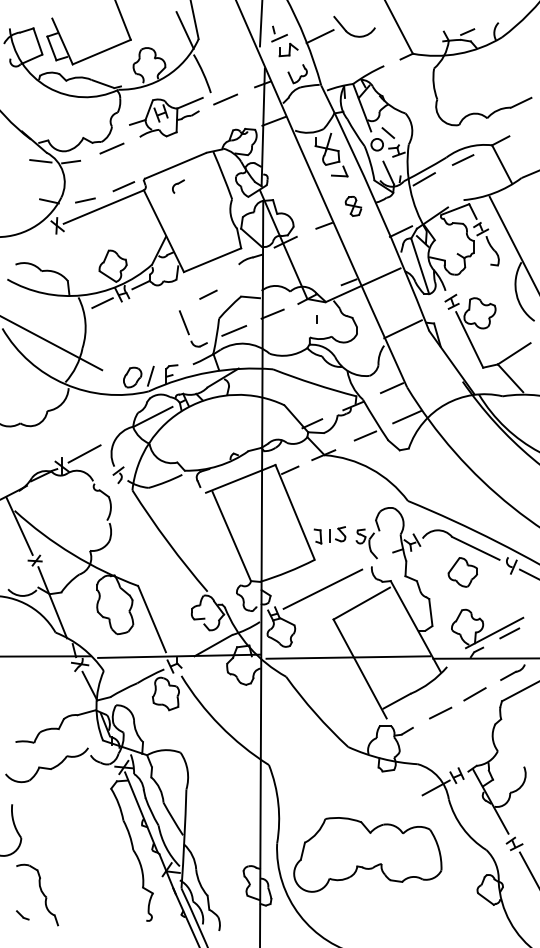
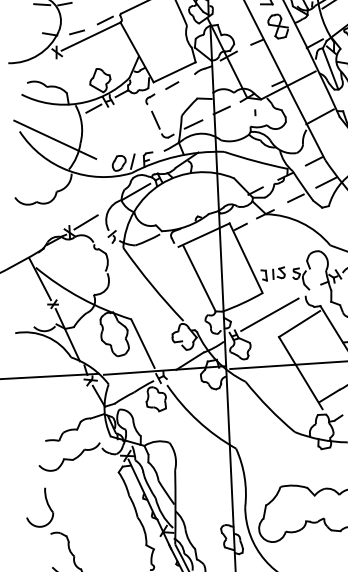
part: (178, 186) -> (150, 99), moved
part: (353, 206) -> (278, 26), size x1.67
line: (208, 294) -> (172, 85), moved

